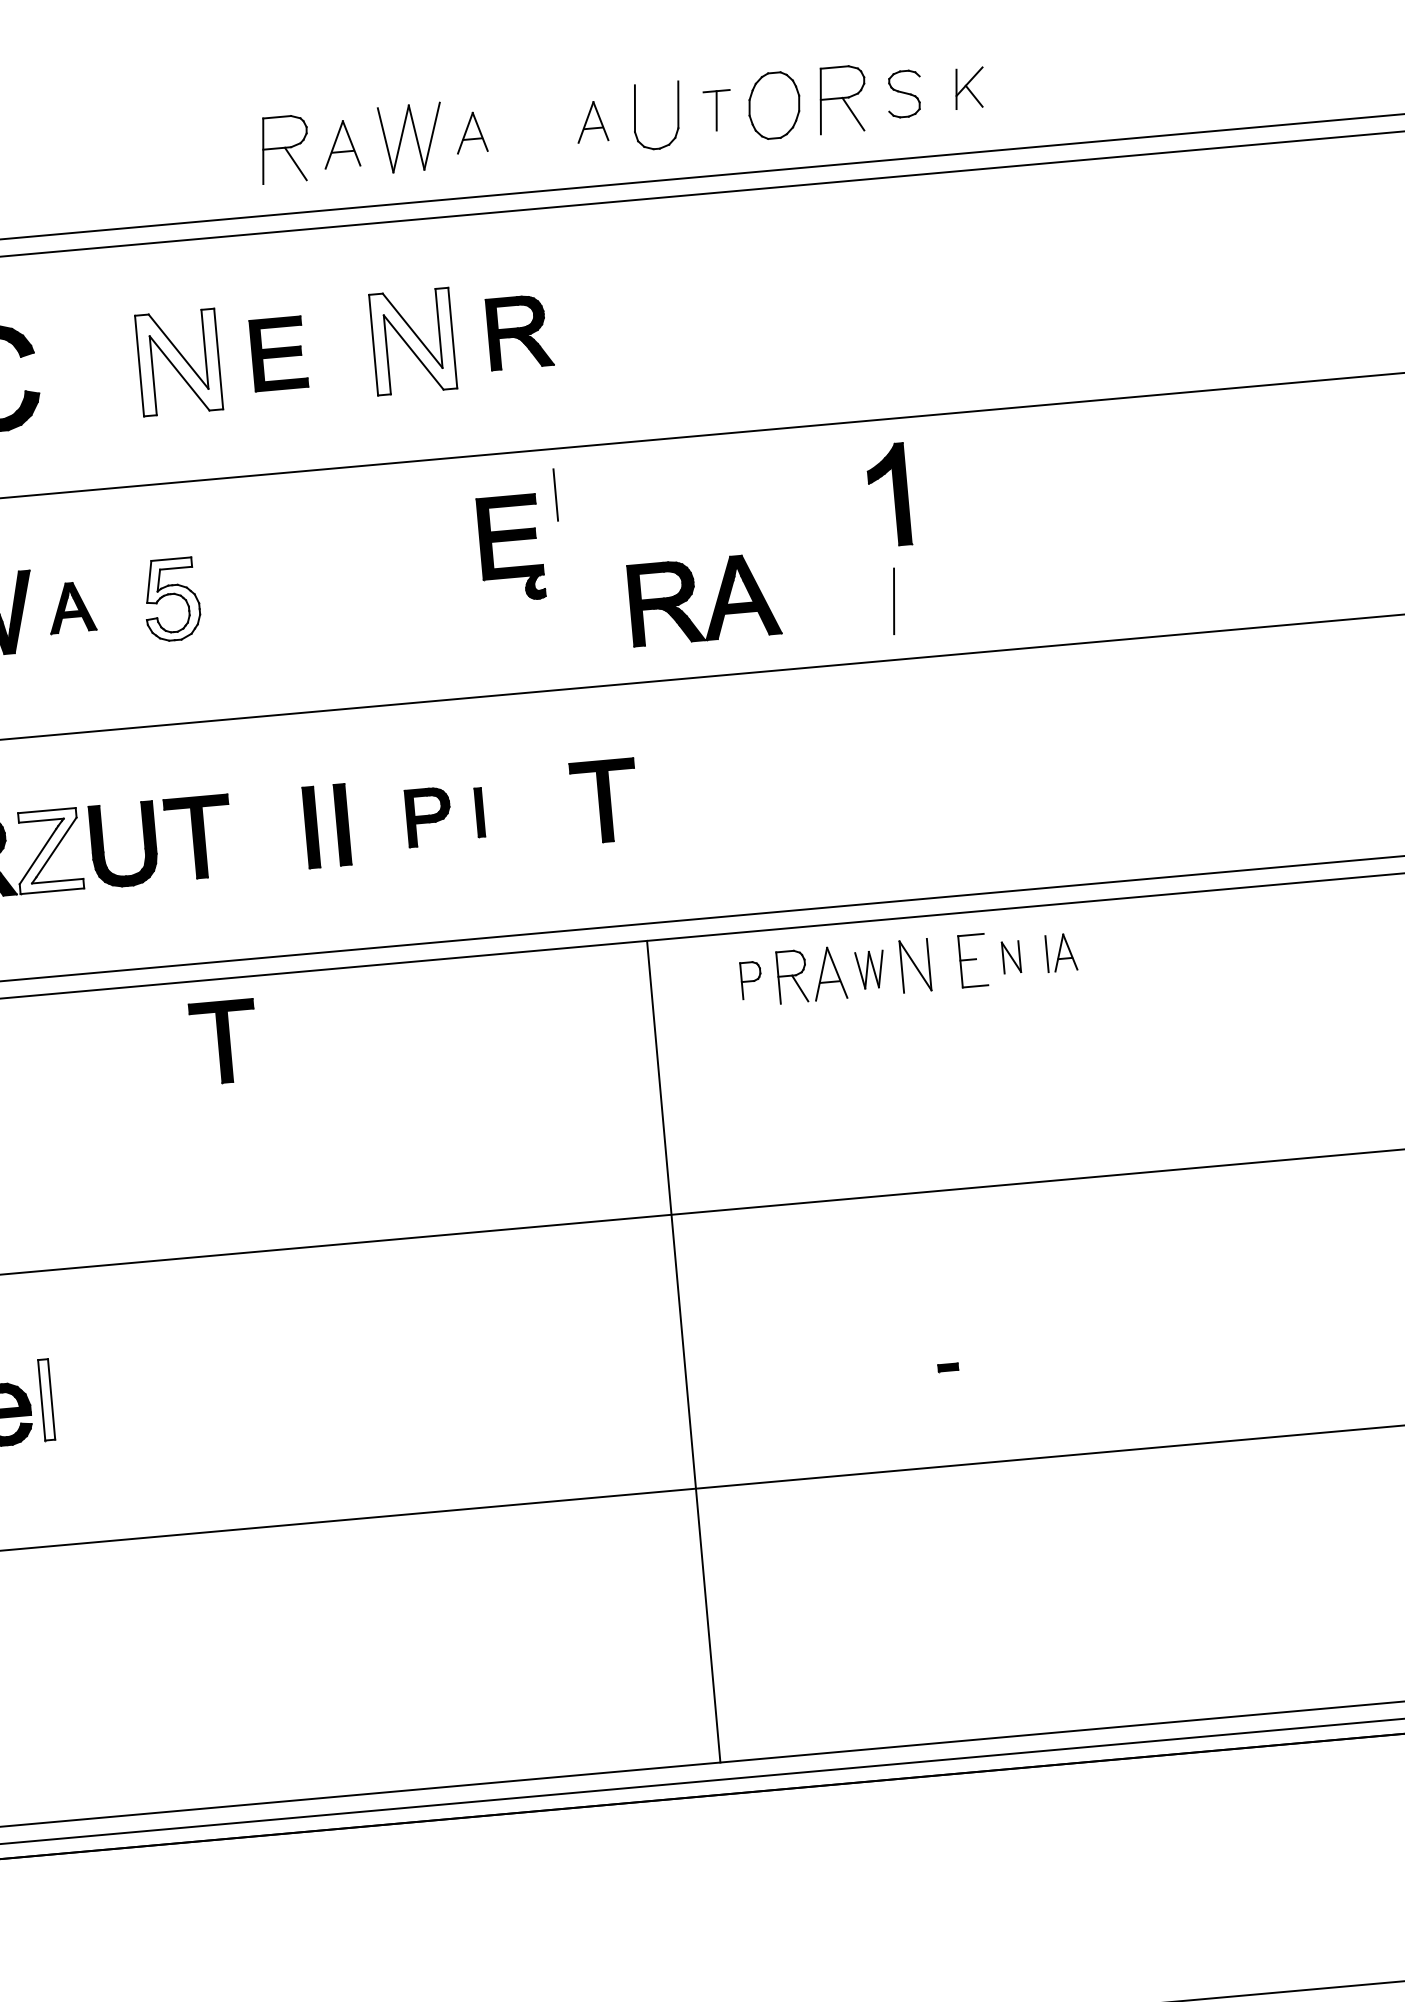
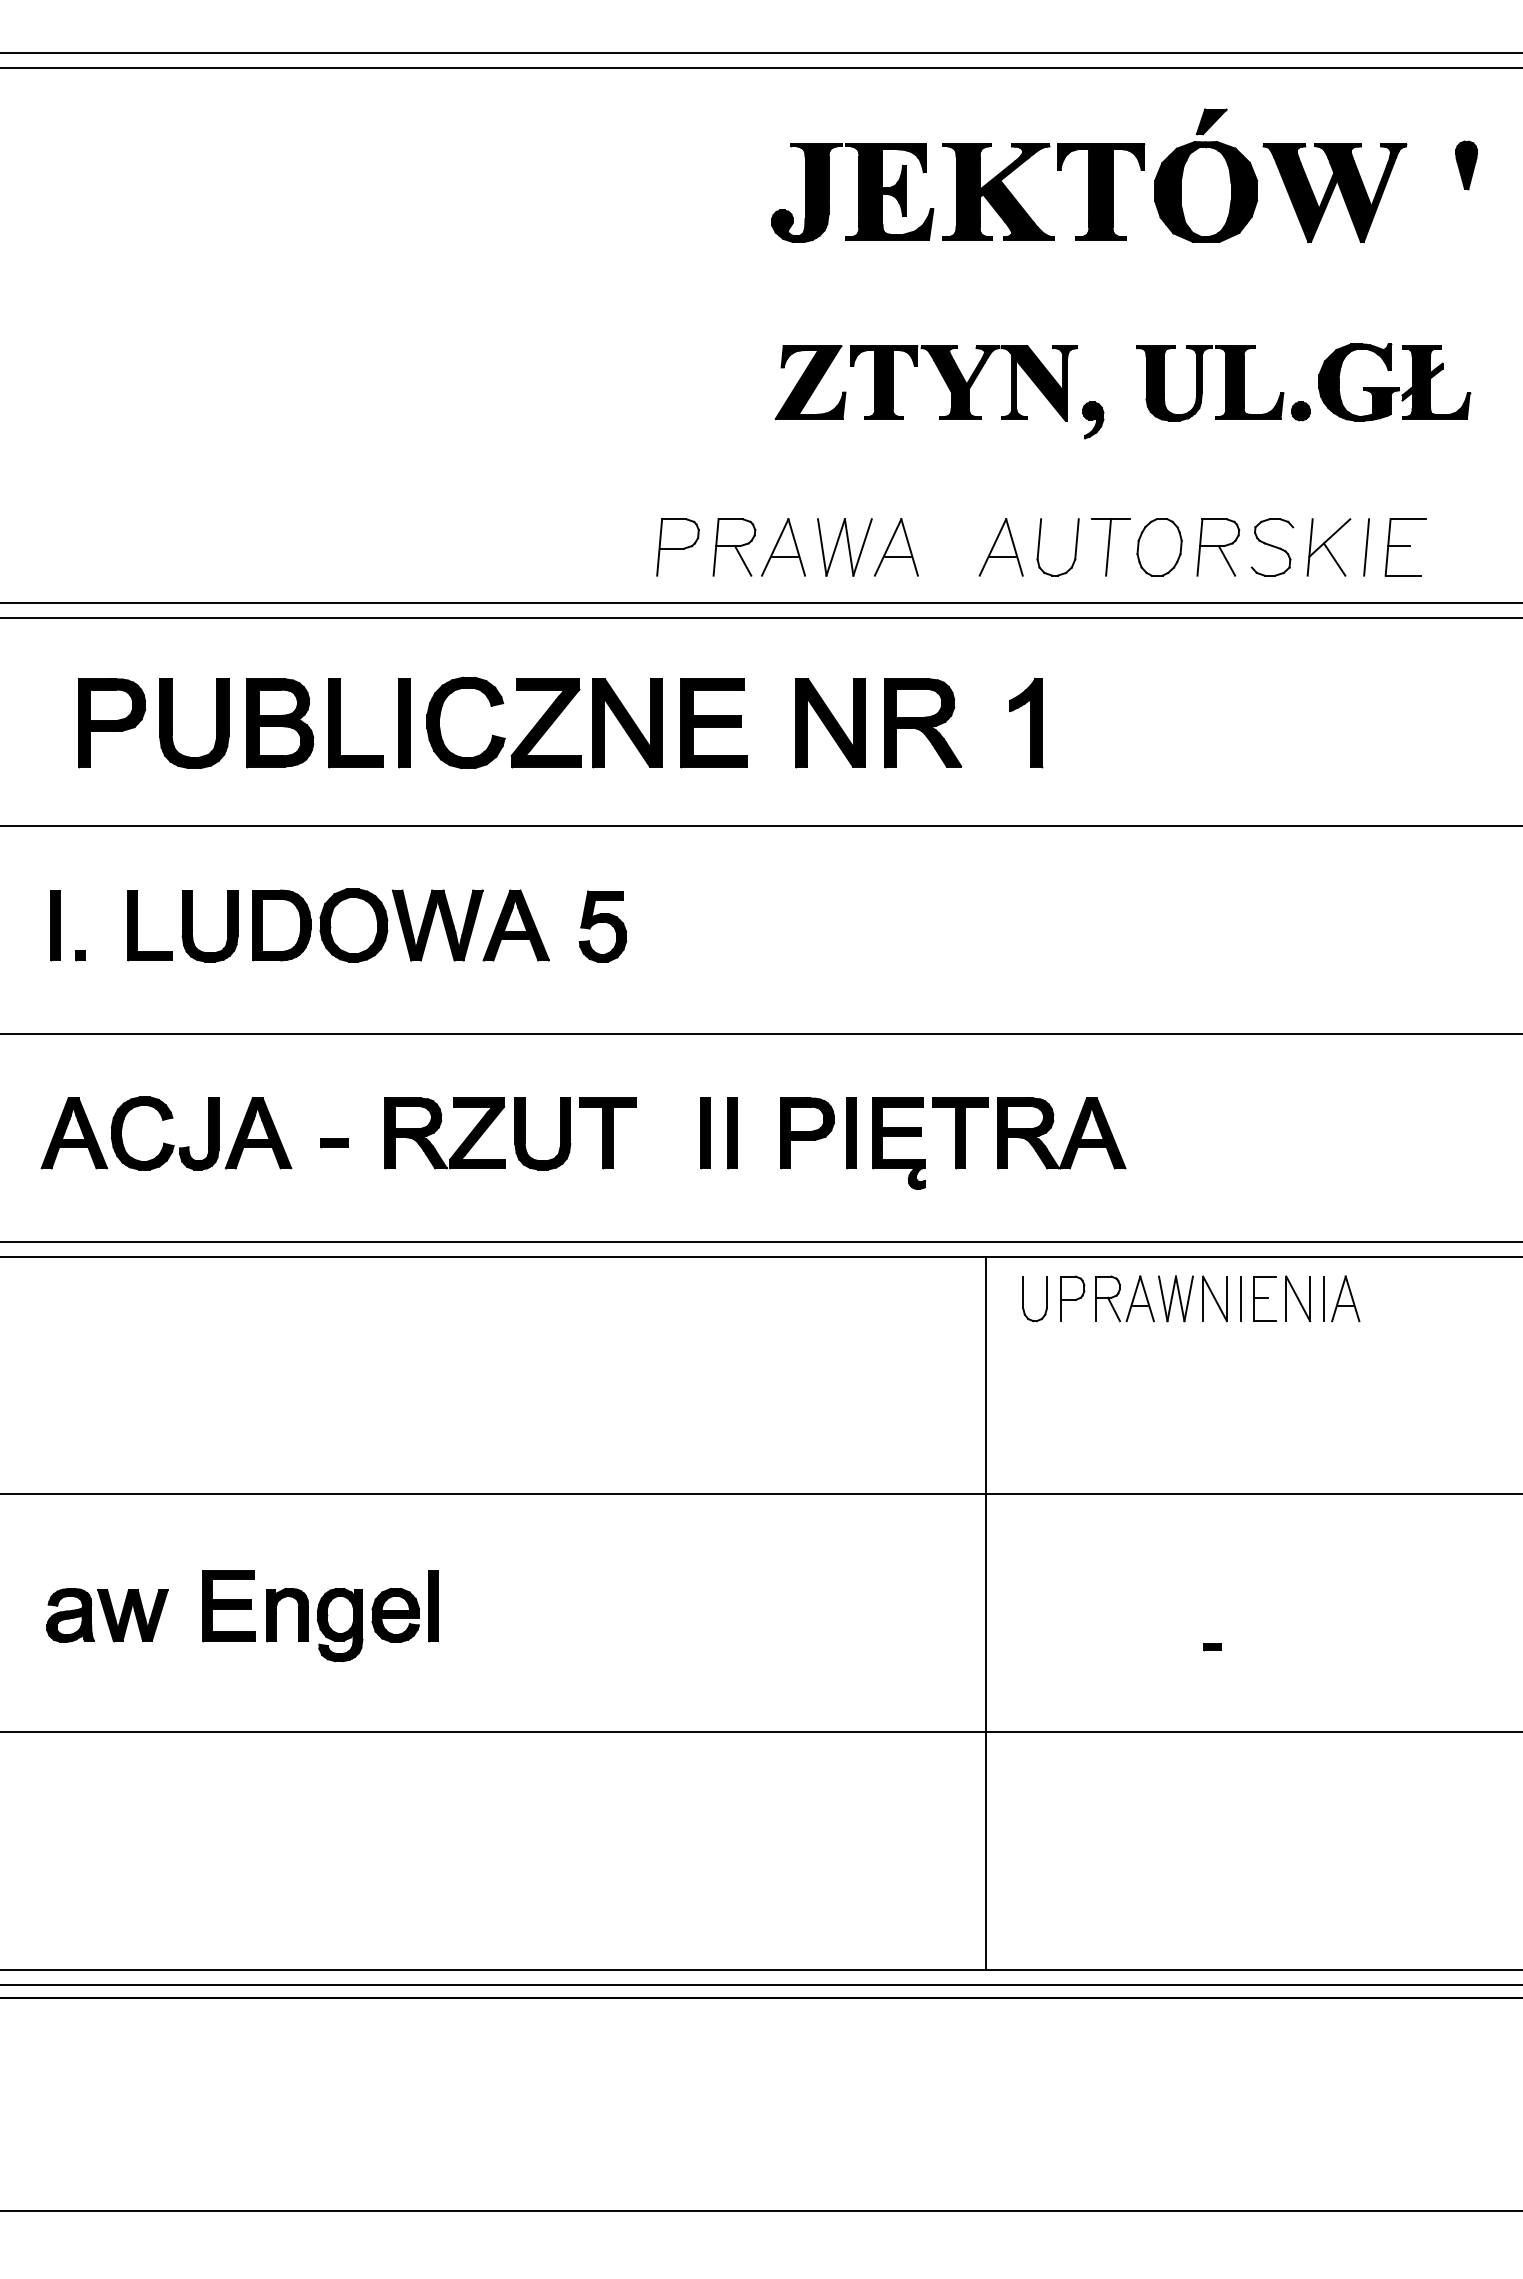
part: (1057, 80) -> (1405, 547), added
part: (968, 88) -> (1328, 547), size x1.67
part: (904, 94) -> (1272, 547), size x1.43
part: (717, 110) -> (1110, 547), size x1.67
part: (591, 122) -> (1000, 547), size x1.67
part: (471, 132) -> (896, 547), size x1.67
part: (340, 144) -> (783, 547), size x1.43
part: (218, 155) -> (677, 547), added
part: (520, 332) -> (923, 723), size x1.43
fill: (413, 341) -> (830, 722), added
part: (278, 354) -> (713, 723), size x1.43
fill: (179, 362) -> (627, 722), added
part: (84, 371) -> (545, 723), added
line: (555, 494) -> (1240, 1298), moved
part: (889, 496) -> (1026, 723), moved
part: (511, 540) -> (899, 1136), moved
fill: (171, 599) -> (602, 926), added
part: (716, 601) -> (1071, 1135), moved
line: (893, 601) -> (1366, 547), moved
part: (71, 607) -> (515, 925), size x1.67
part: (479, 812) -> (851, 1133), size x1.67
part: (428, 817) -> (807, 1133), size x1.43
fill: (48, 851) -> (477, 1133), added
part: (1061, 952) -> (1341, 1298), size x1.43
part: (1011, 956) -> (1298, 1298), size x1.67
part: (869, 969) -> (1175, 1298), size x1.43
part: (751, 980) -> (1072, 1298), size x1.43
part: (694, 986) -> (1023, 1299), added
part: (223, 1042) -> (613, 1311), removed
fill: (46, 1399) -> (433, 1605), added

